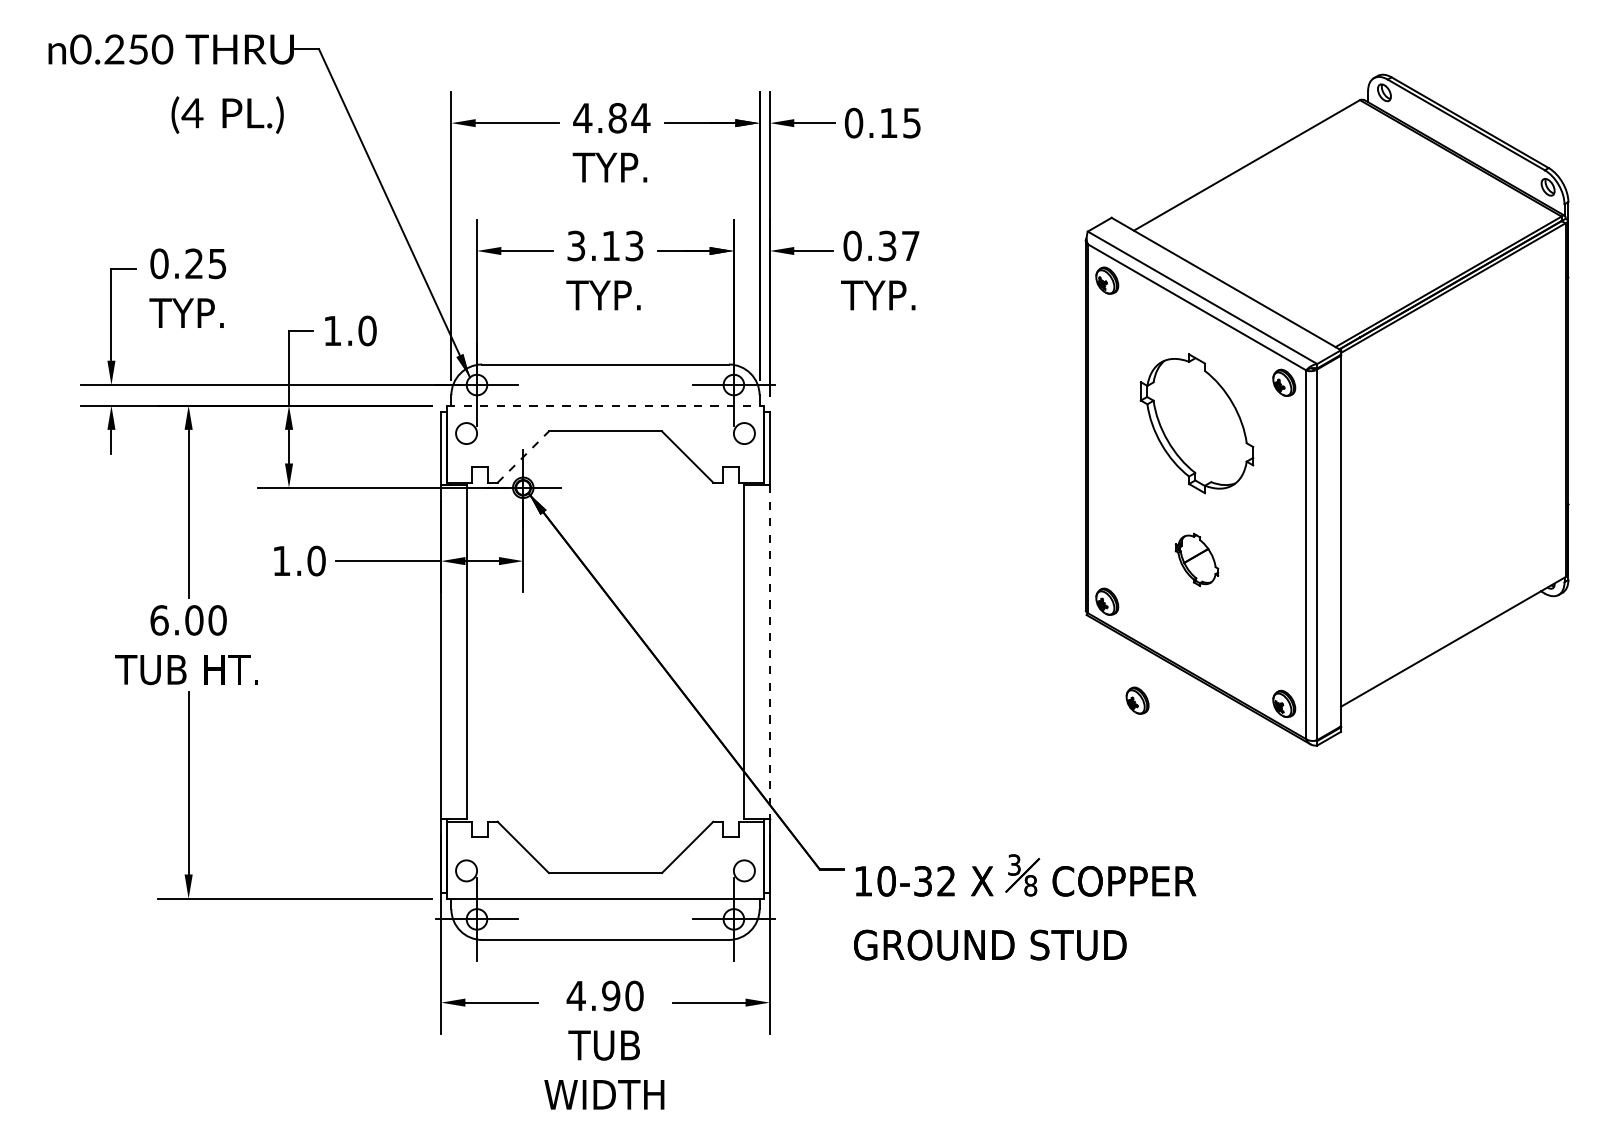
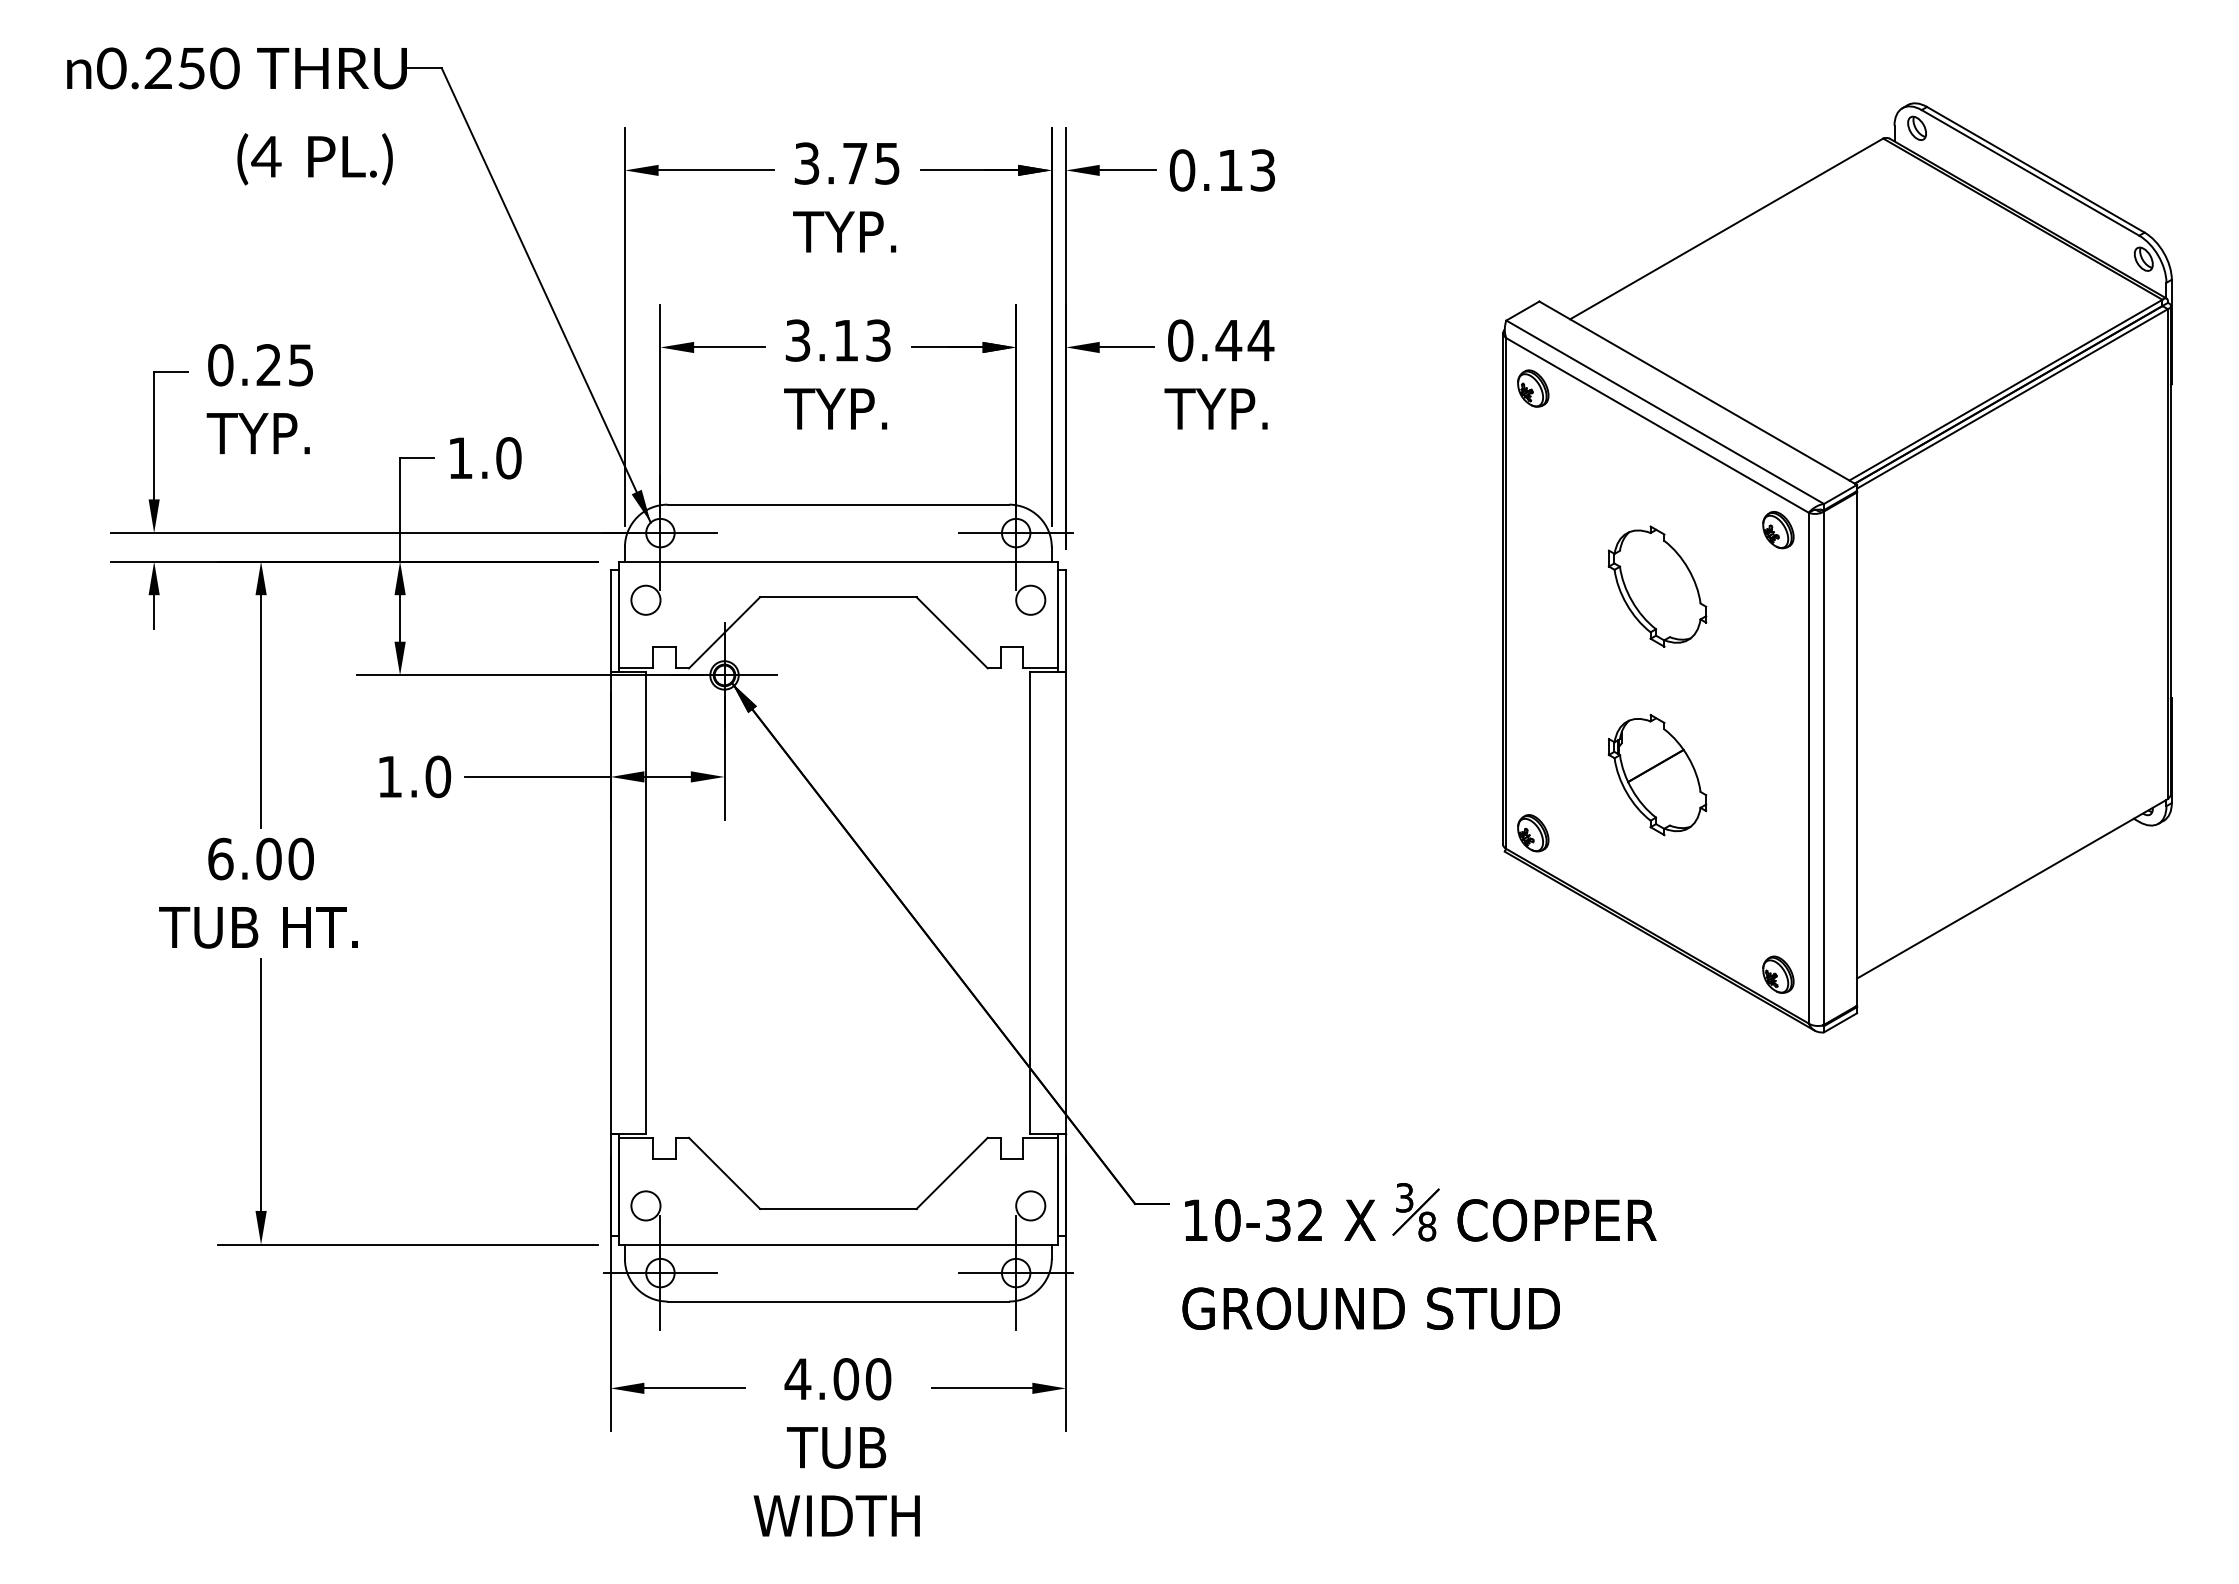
text: (611, 118) -> (846, 163), 4.84 -> 3.75
text: (912, 122) -> (1263, 169), 0.15 -> 0.13
text: (898, 245) -> (1244, 340), 0.37 -> 0.44
line: (605, 405) -> (838, 561), dashed -> solid
part: (1196, 423) -> (1657, 586), size x0.62
line: (523, 456) -> (724, 632), dashed -> solid
part: (1196, 560) -> (1657, 775), size x1.67
line: (770, 652) -> (1066, 903), dashed -> solid
part: (1137, 700) -> (1575, 970), removed
text: (611, 996) -> (846, 1379), 4.90 -> 4.00

